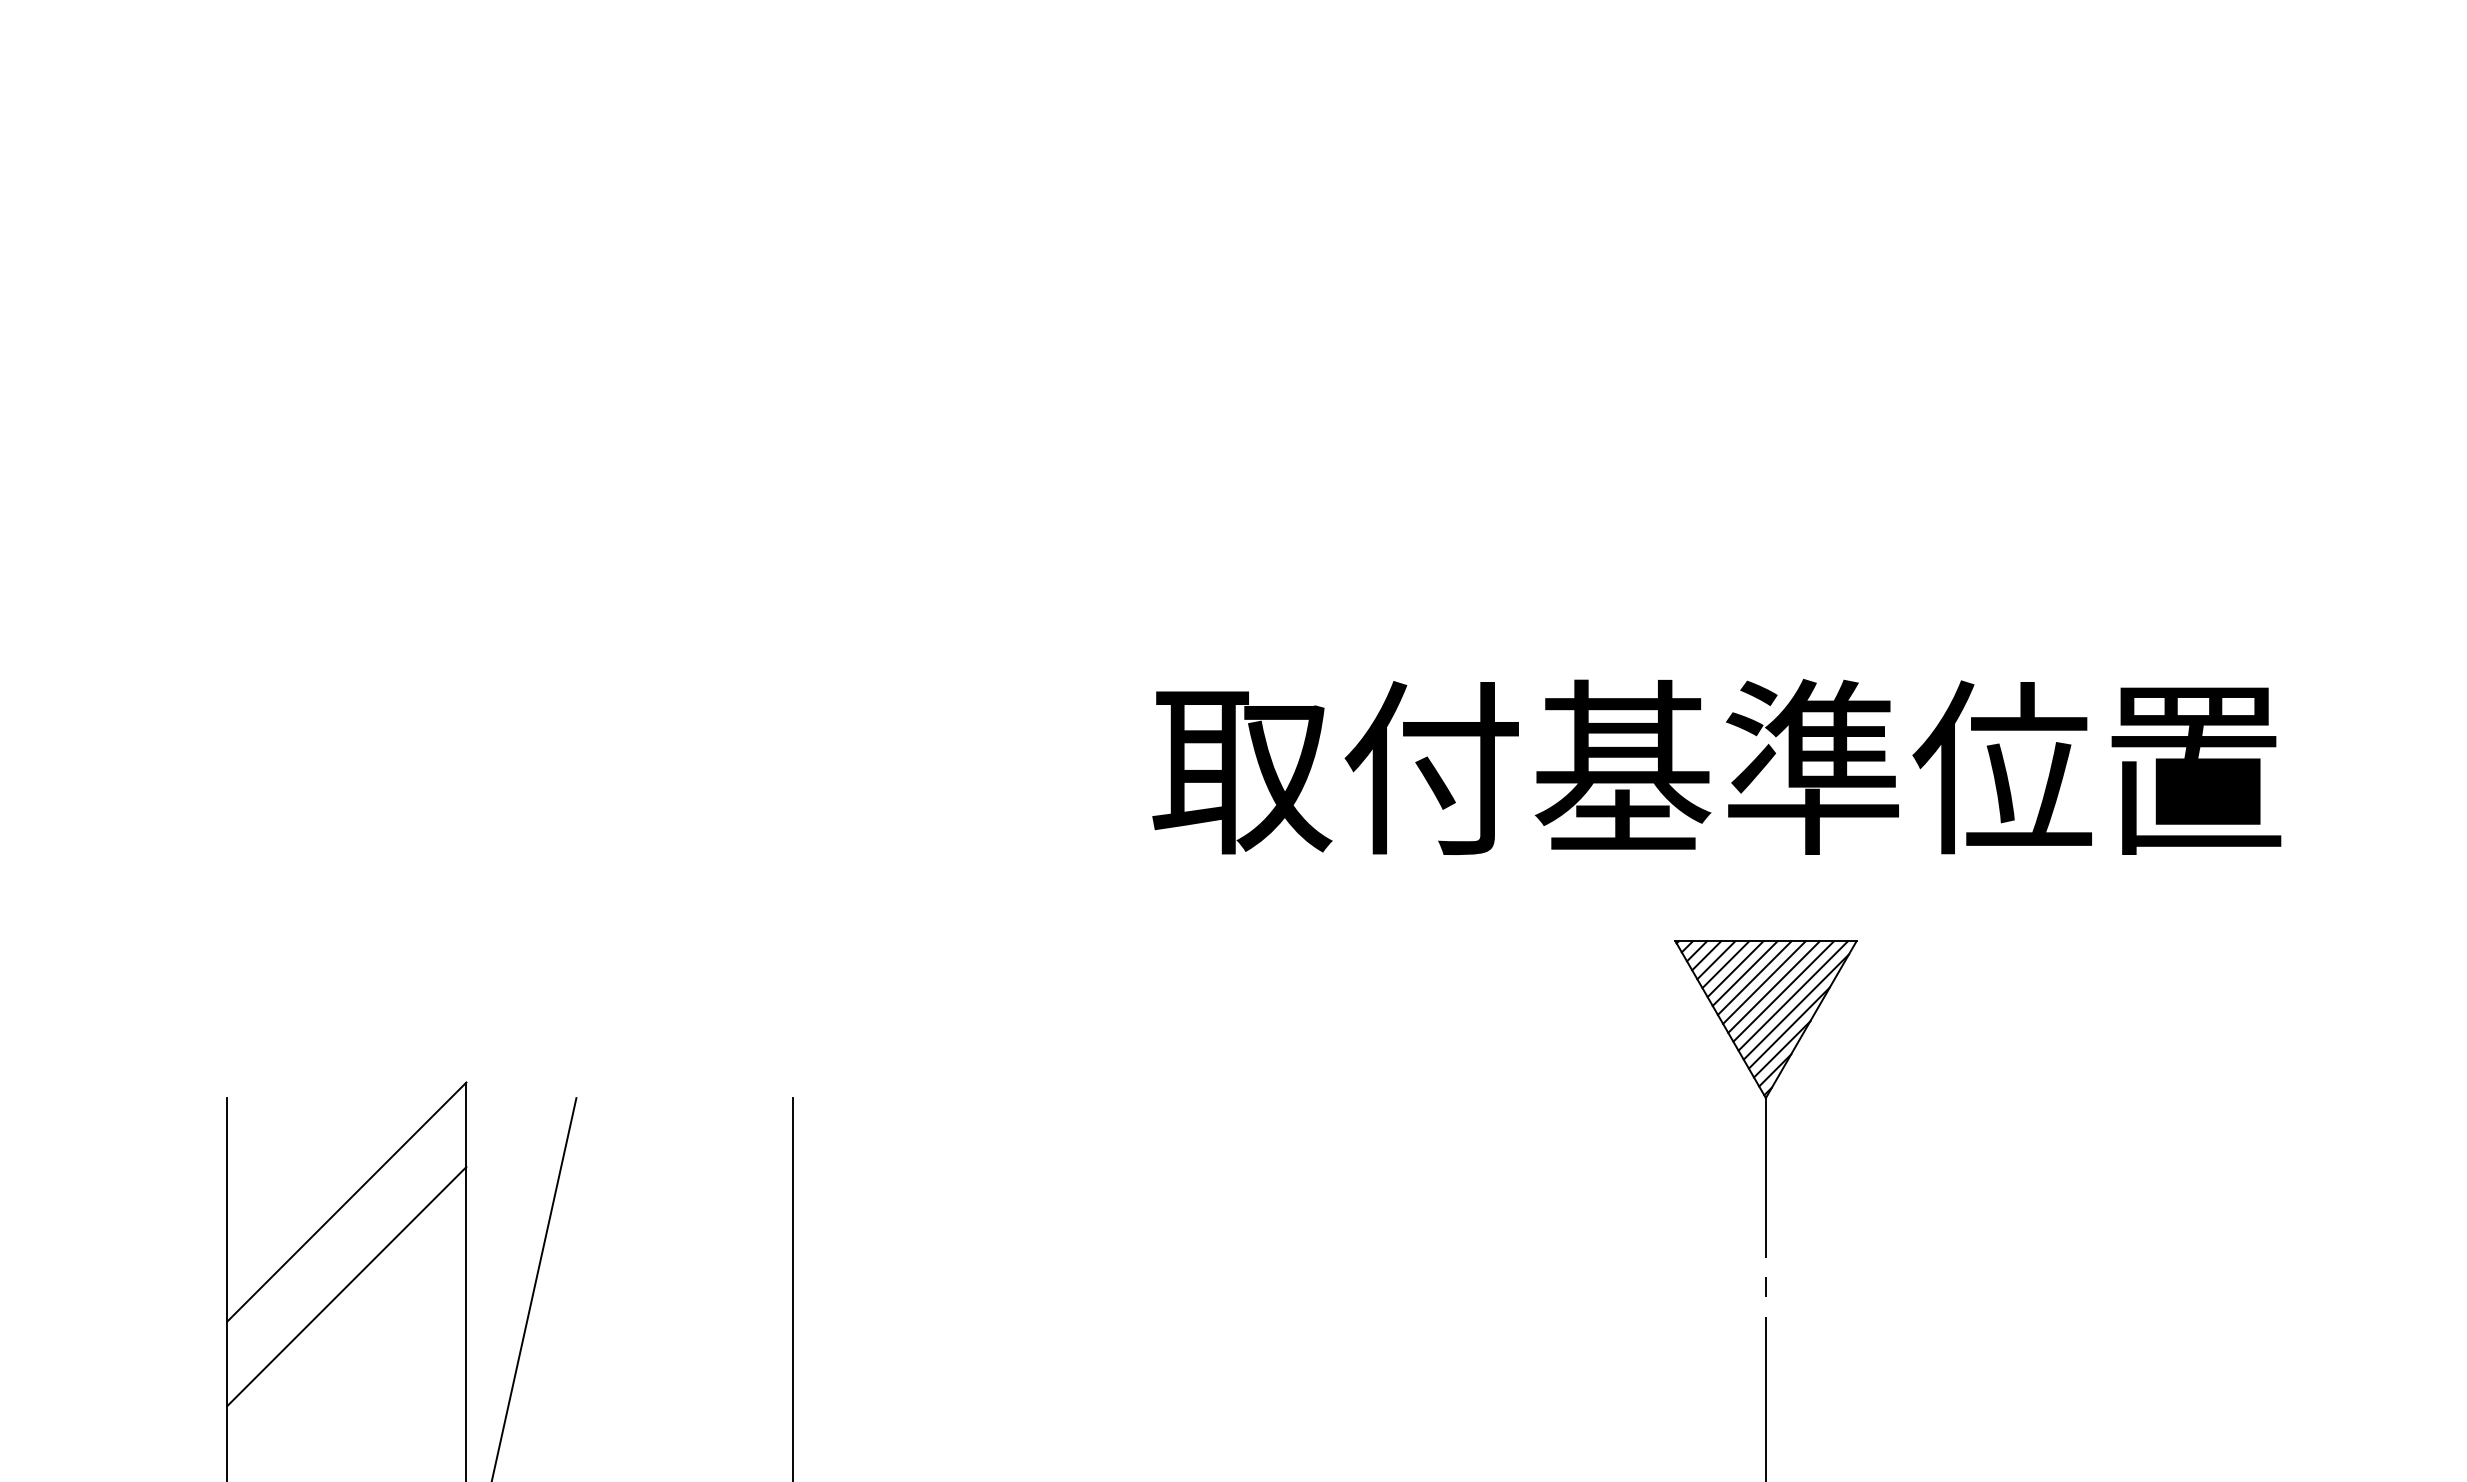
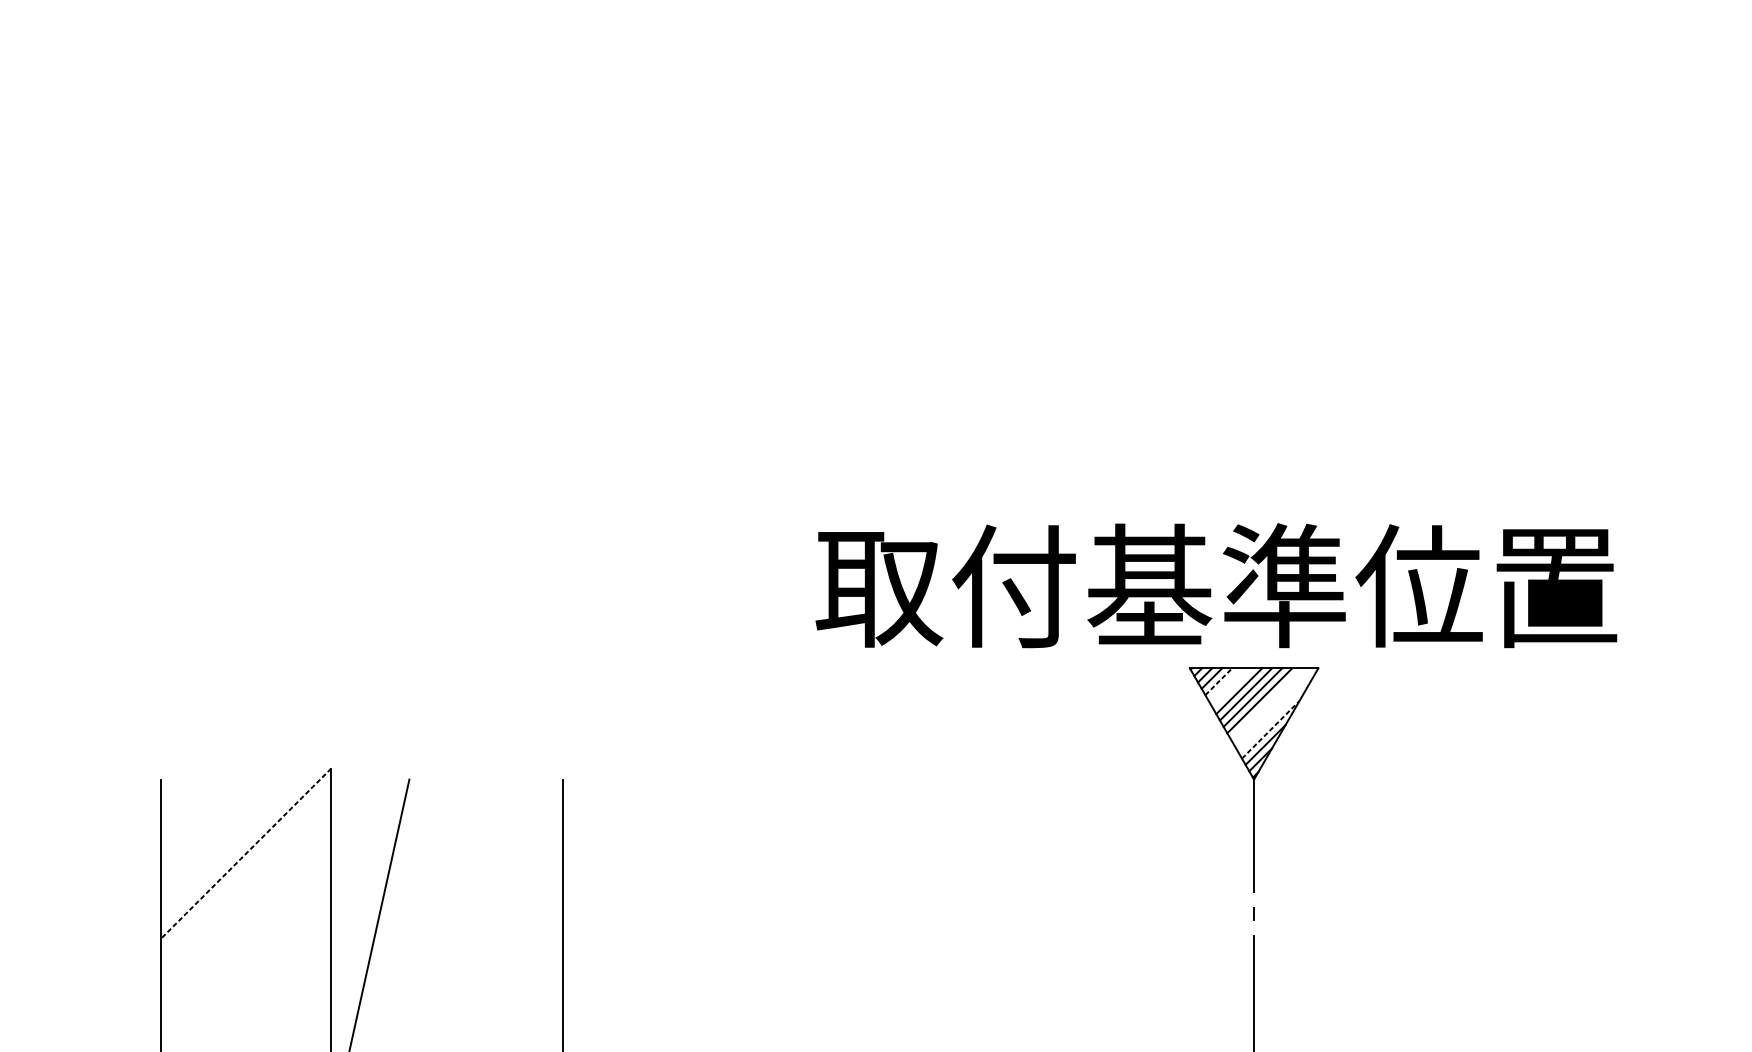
text: (1716, 766) -> (1216, 585), moved
line: (1716, 960) -> (1218, 681), solid -> dashed
line: (1725, 964) -> (1225, 684), removed
line: (1735, 969) -> (1232, 688), removed
line: (1783, 991) -> (1266, 703), removed
line: (1793, 995) -> (1273, 706), removed
line: (1796, 1006) -> (1275, 714), removed
line: (1789, 1027) -> (1270, 729), solid -> dashed
line: (346, 1202) -> (246, 853), solid -> dashed
line: (346, 1286) -> (246, 913), removed

